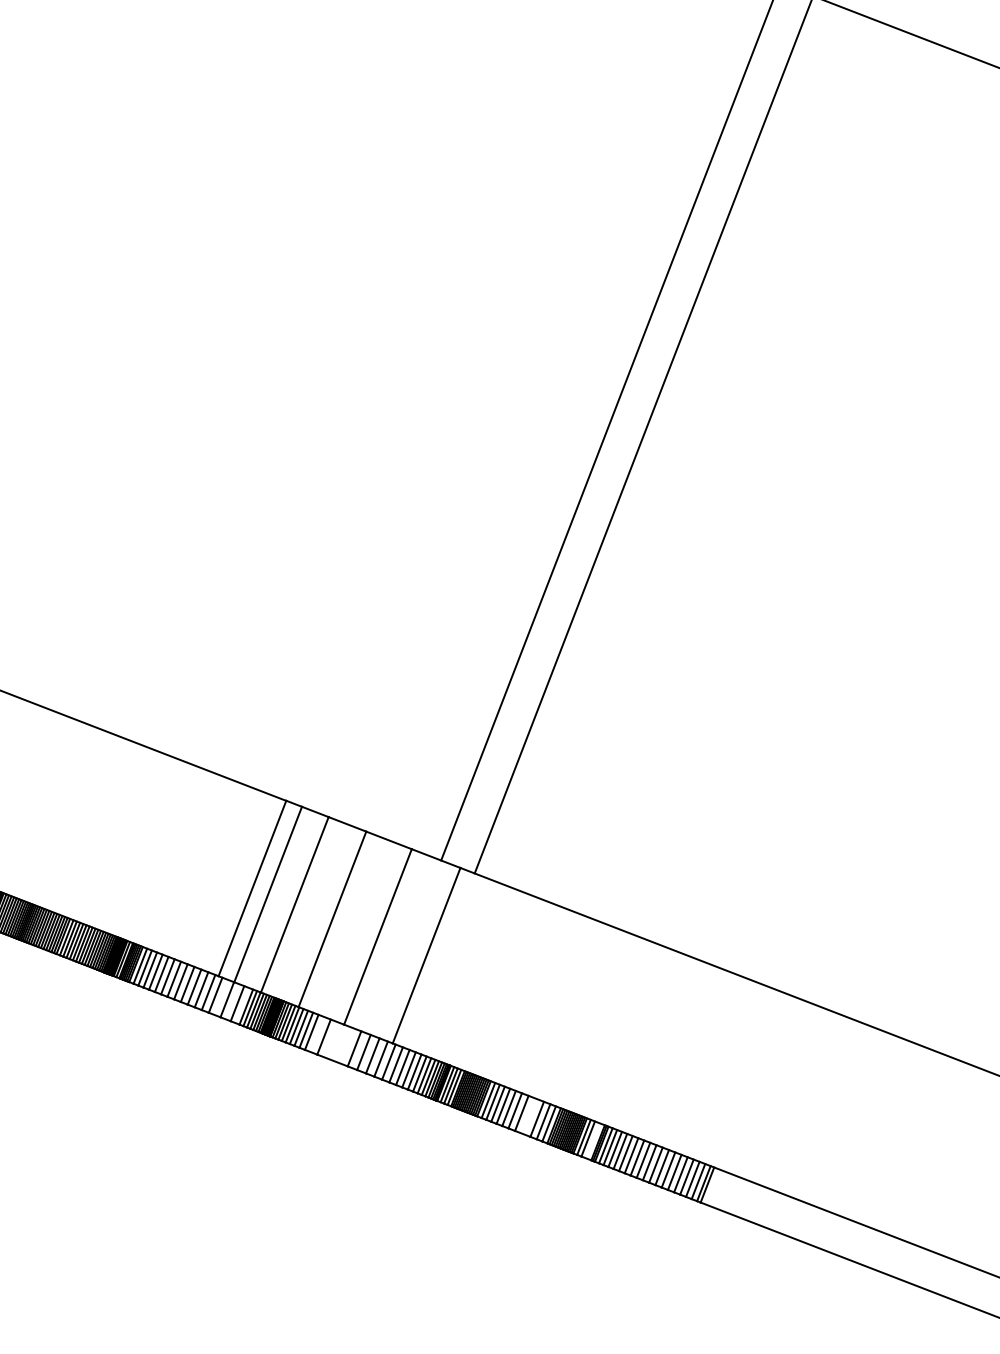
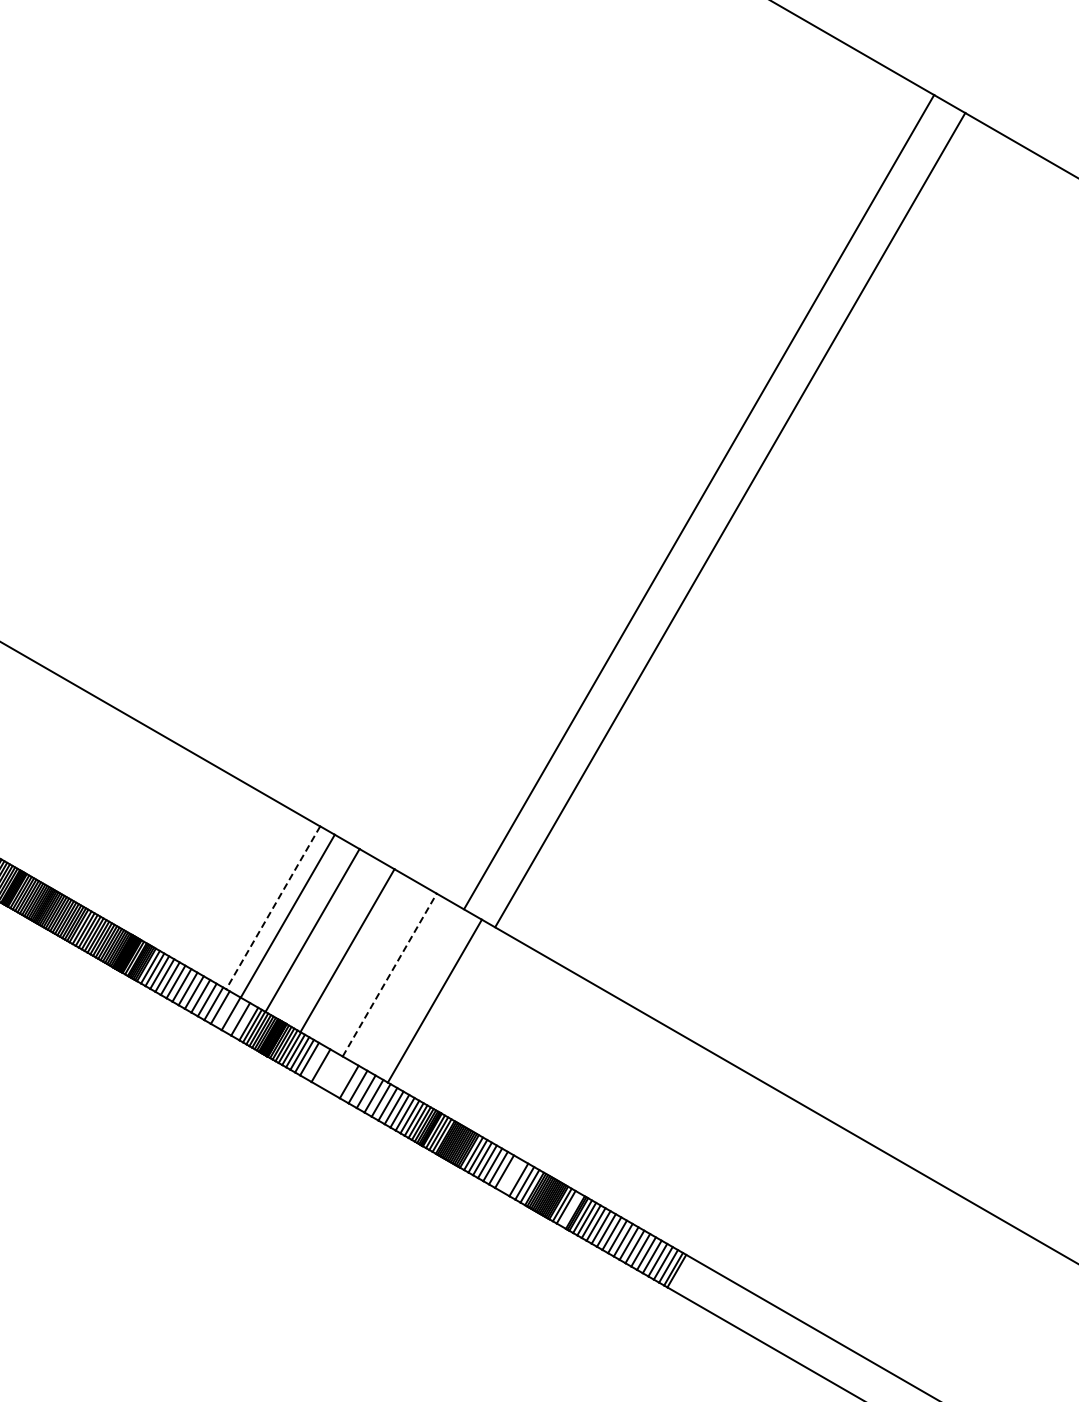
line: (251, 889) -> (272, 908), solid -> dashed
line: (378, 936) -> (390, 974), solid -> dashed

